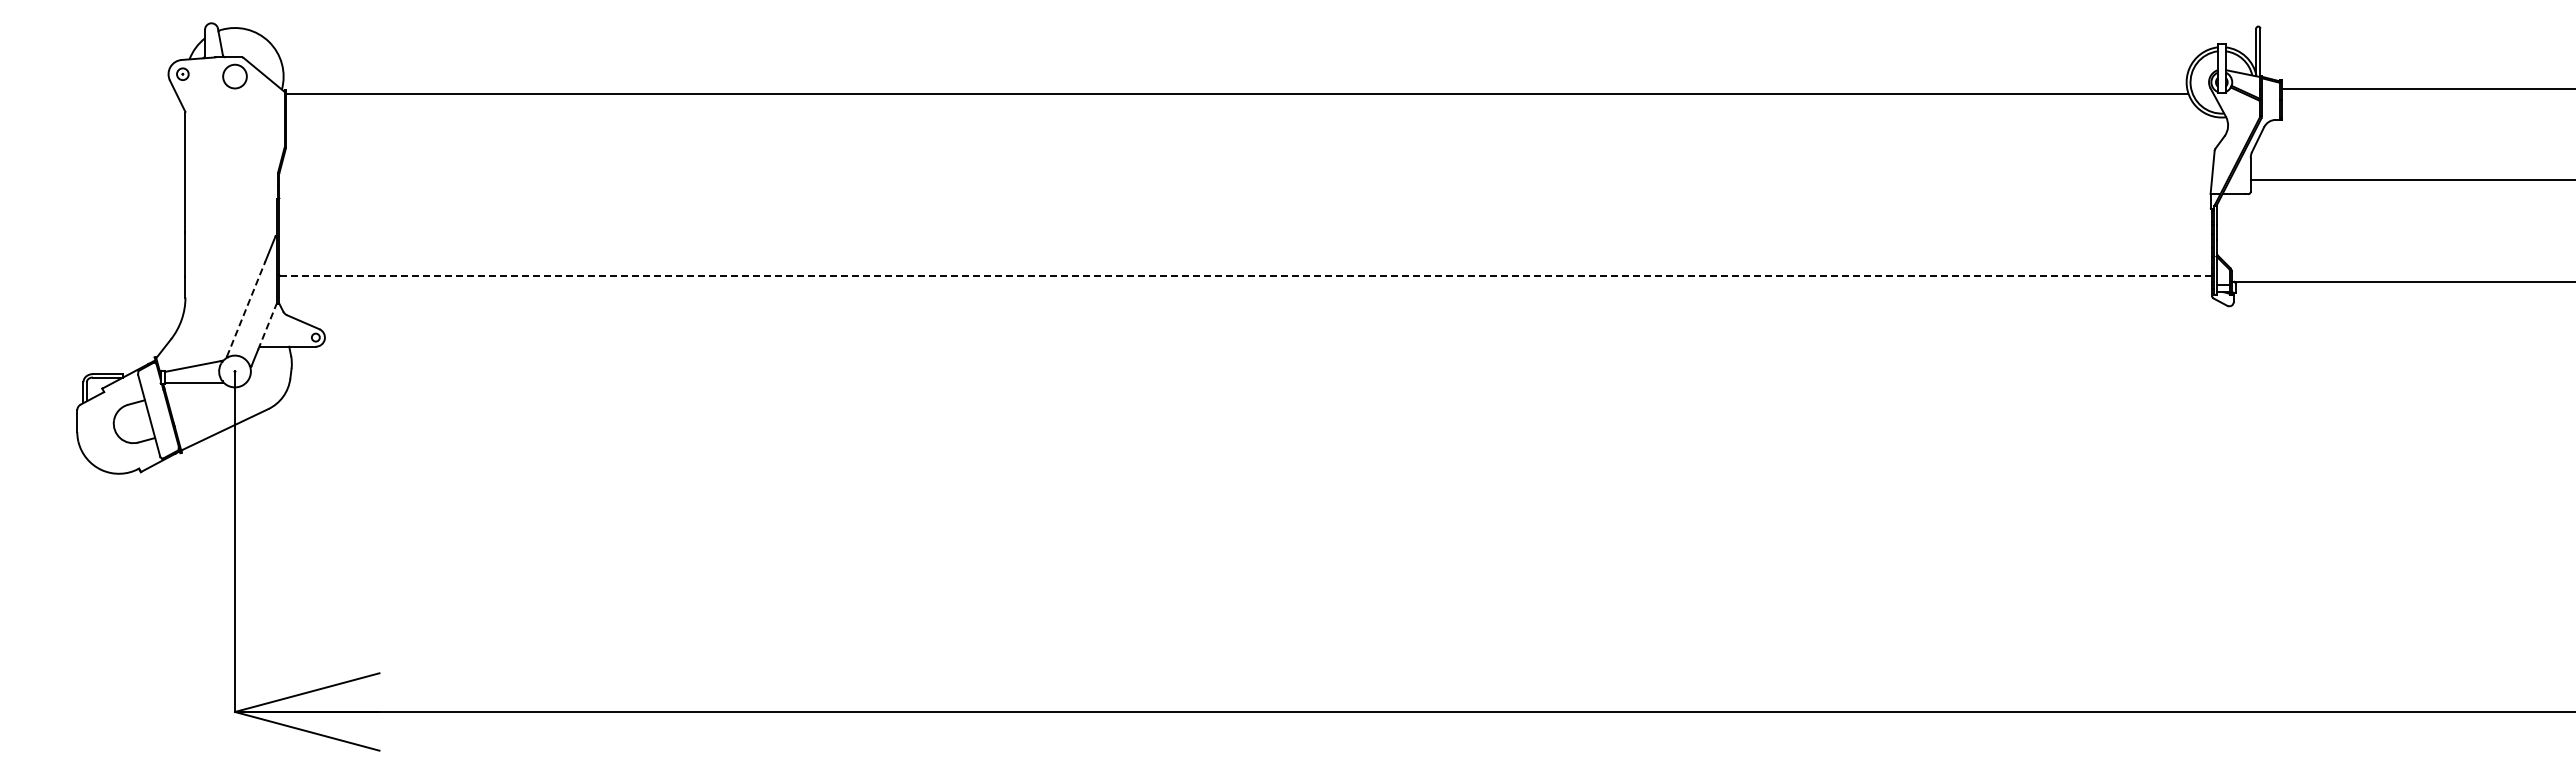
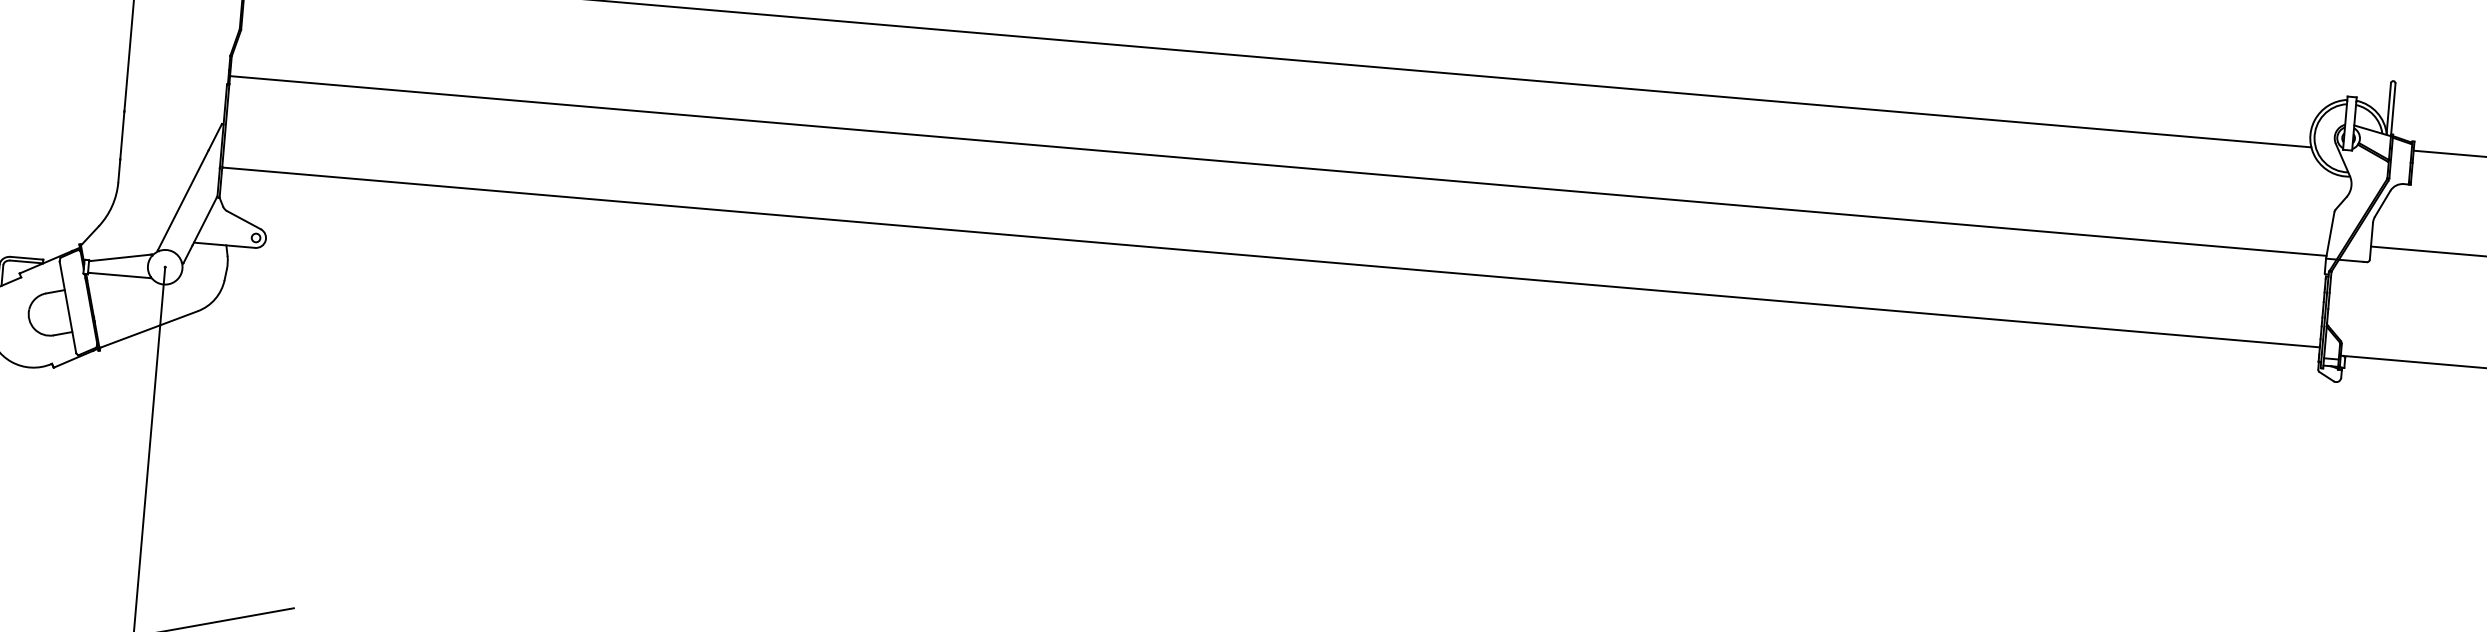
line: (1244, 191) -> (1277, 165), added
line: (1246, 275) -> (1272, 257), dashed -> solid
line: (246, 308) -> (183, 199), dashed -> solid
line: (267, 326) -> (204, 221), dashed -> solid

